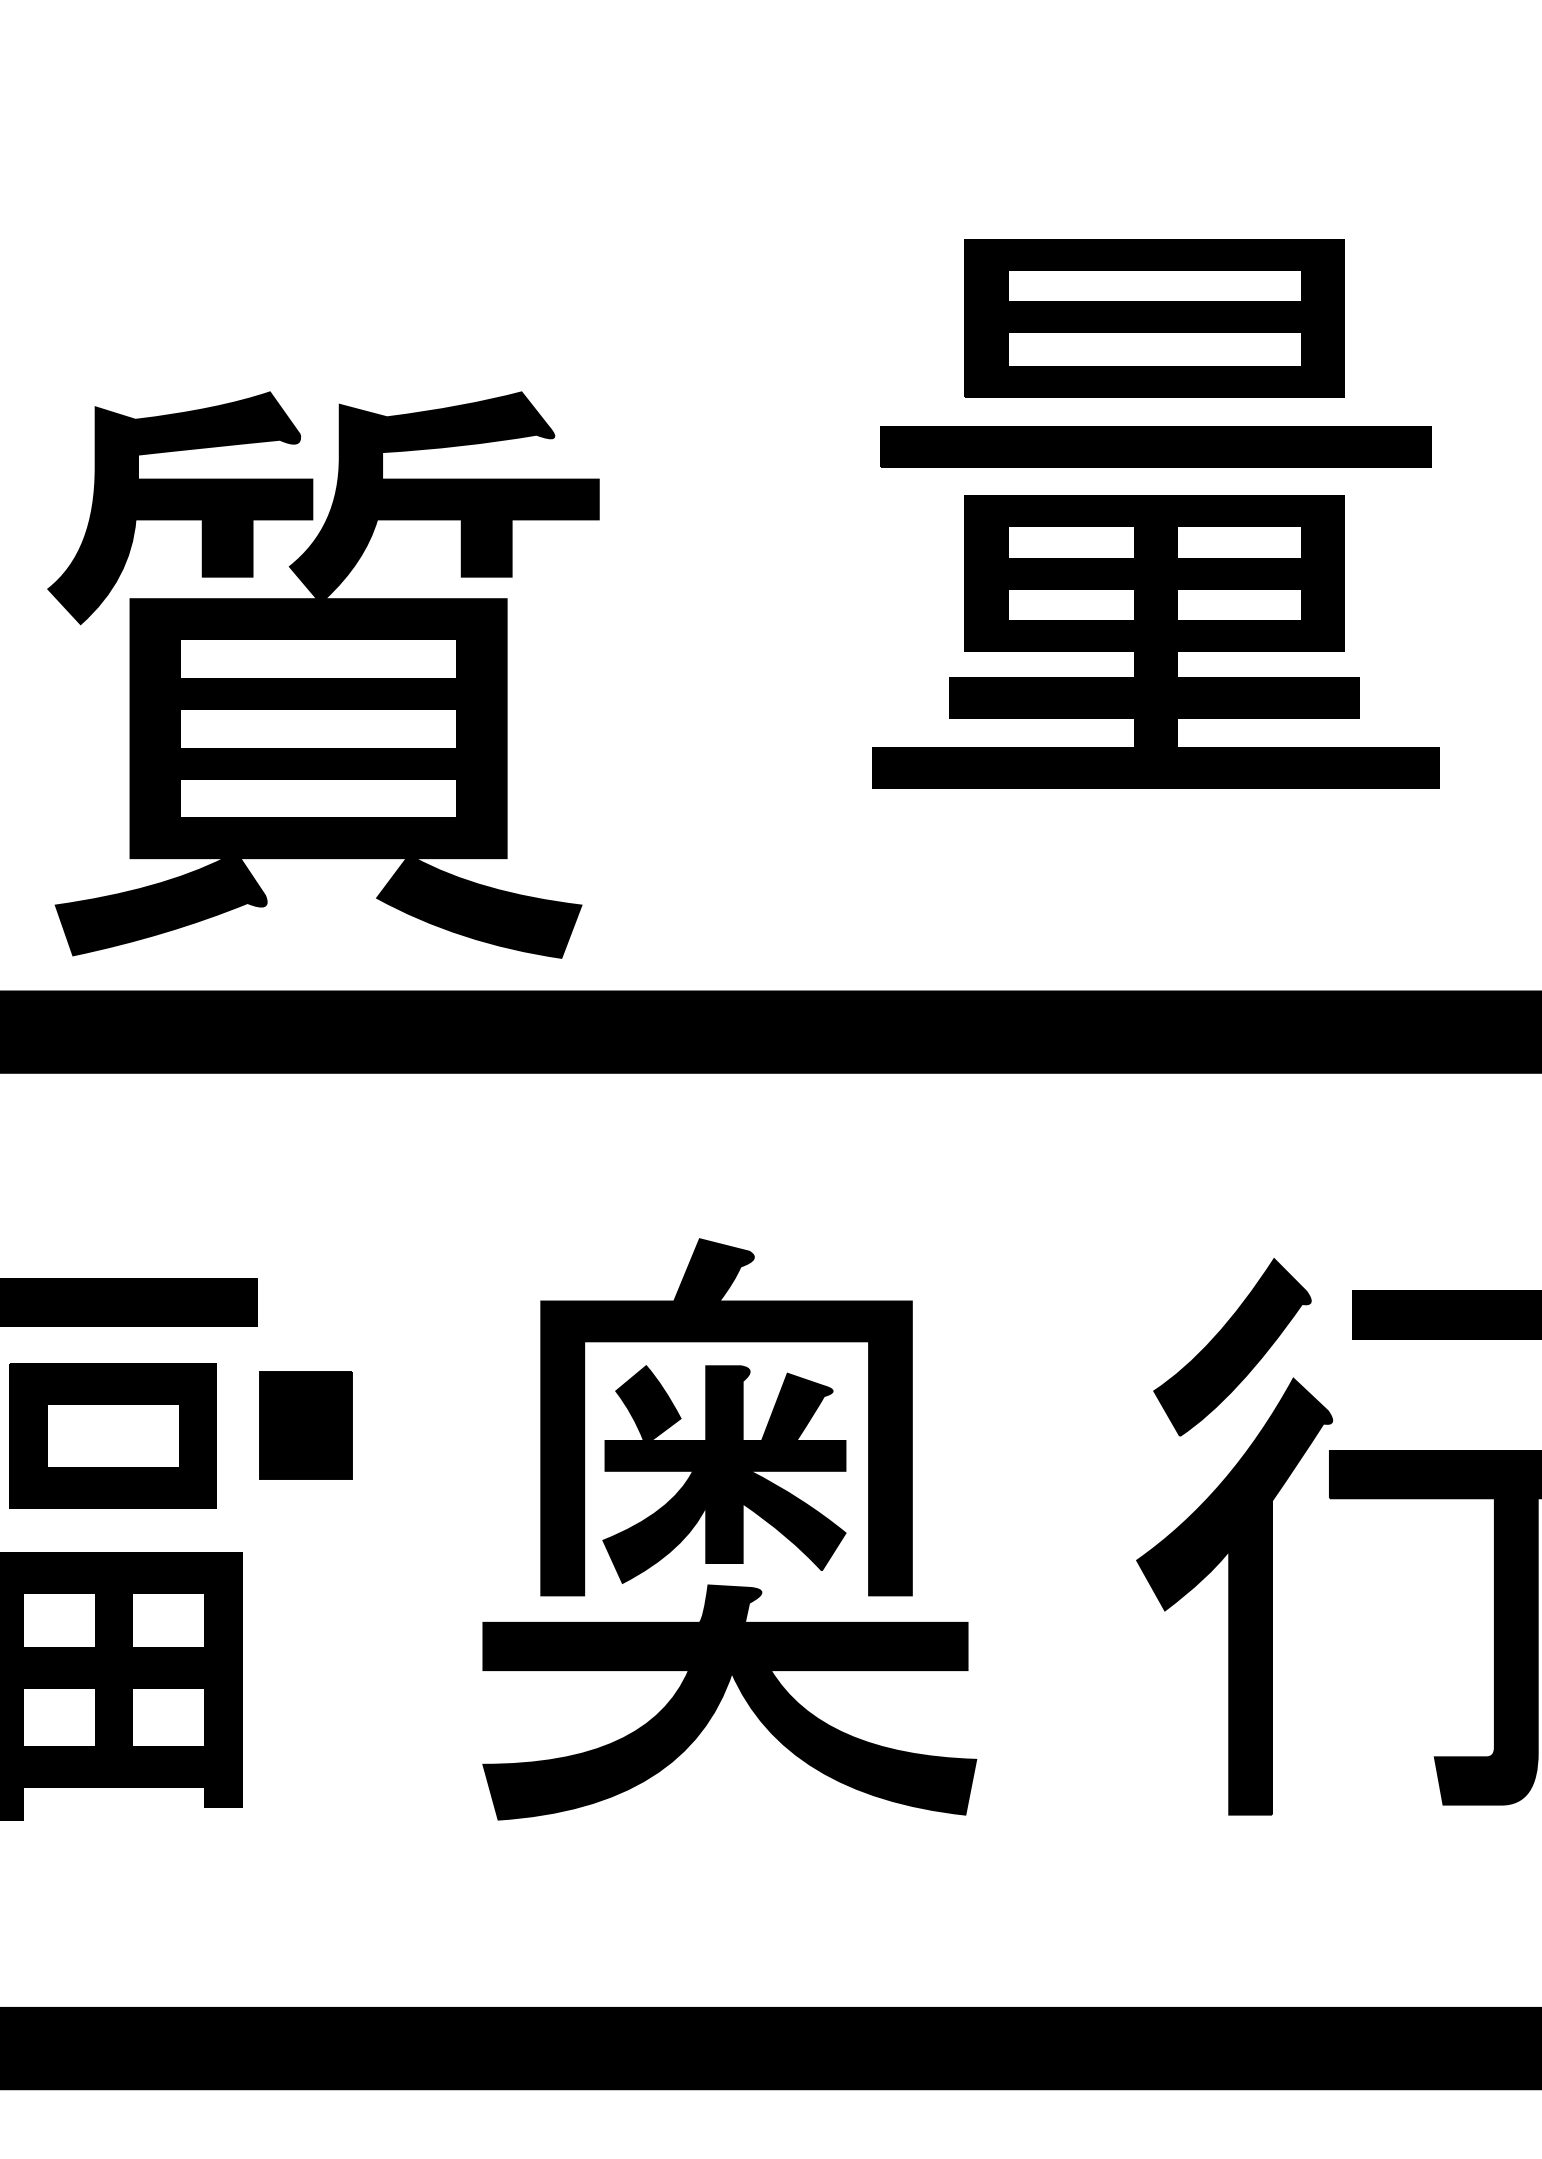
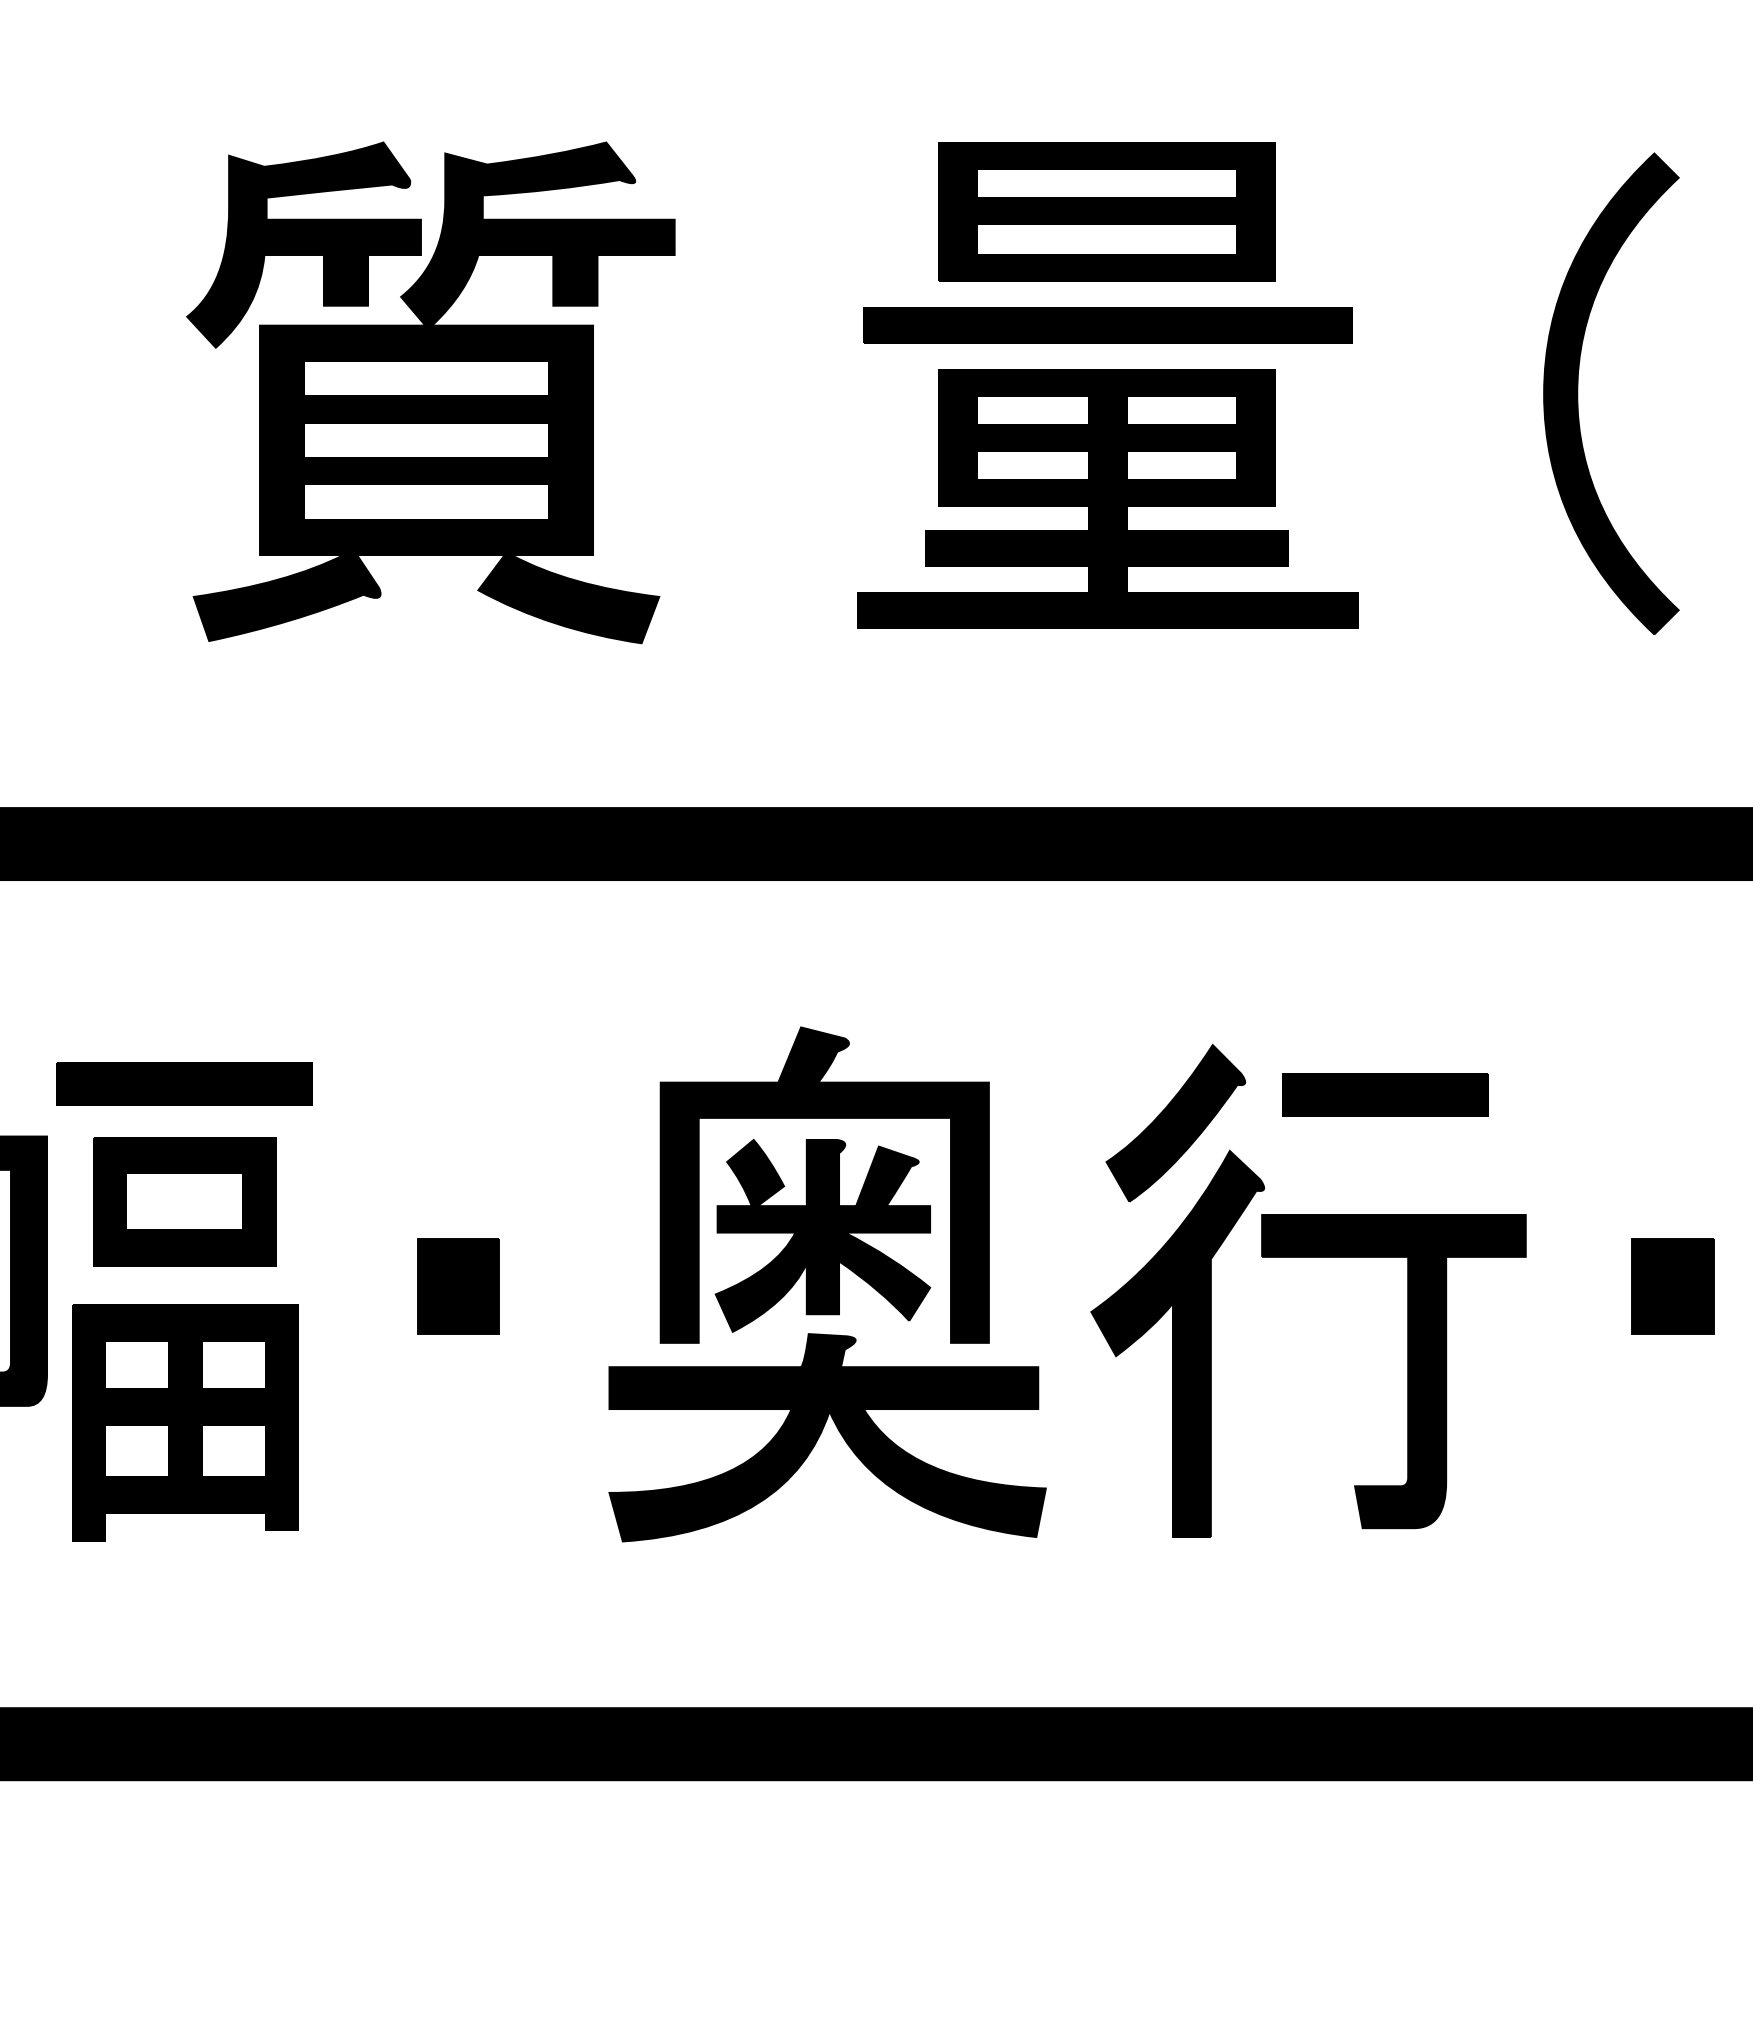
part: (323, 674) -> (430, 392), moved
part: (306, 1425) -> (458, 1286), moved
part: (729, 1529) -> (827, 1284), moved

